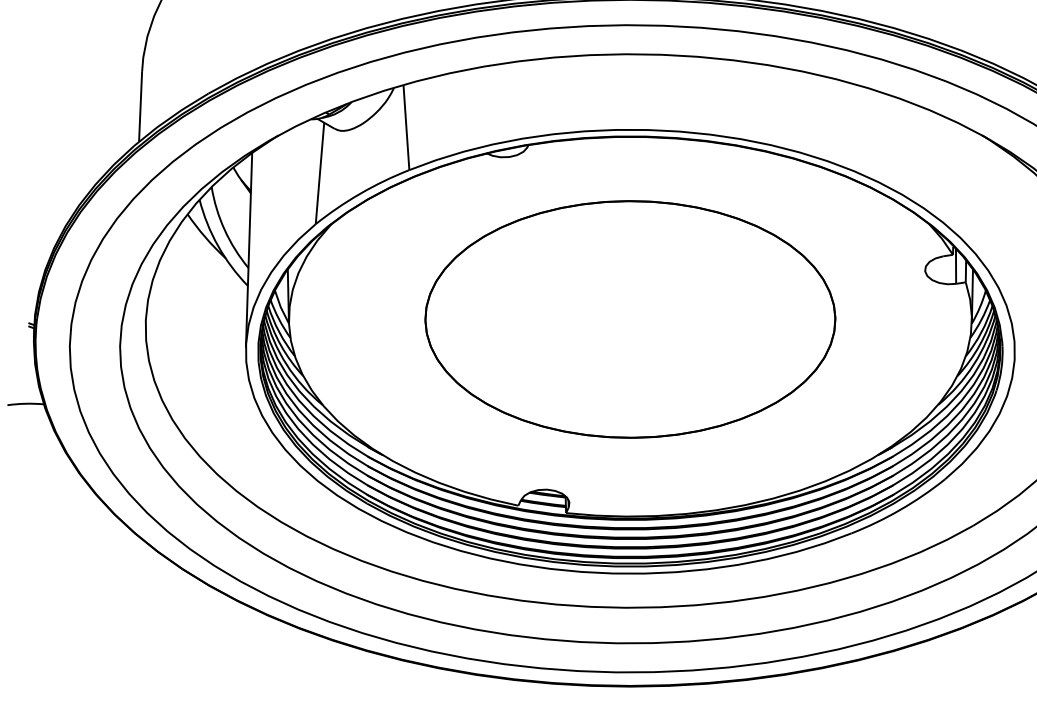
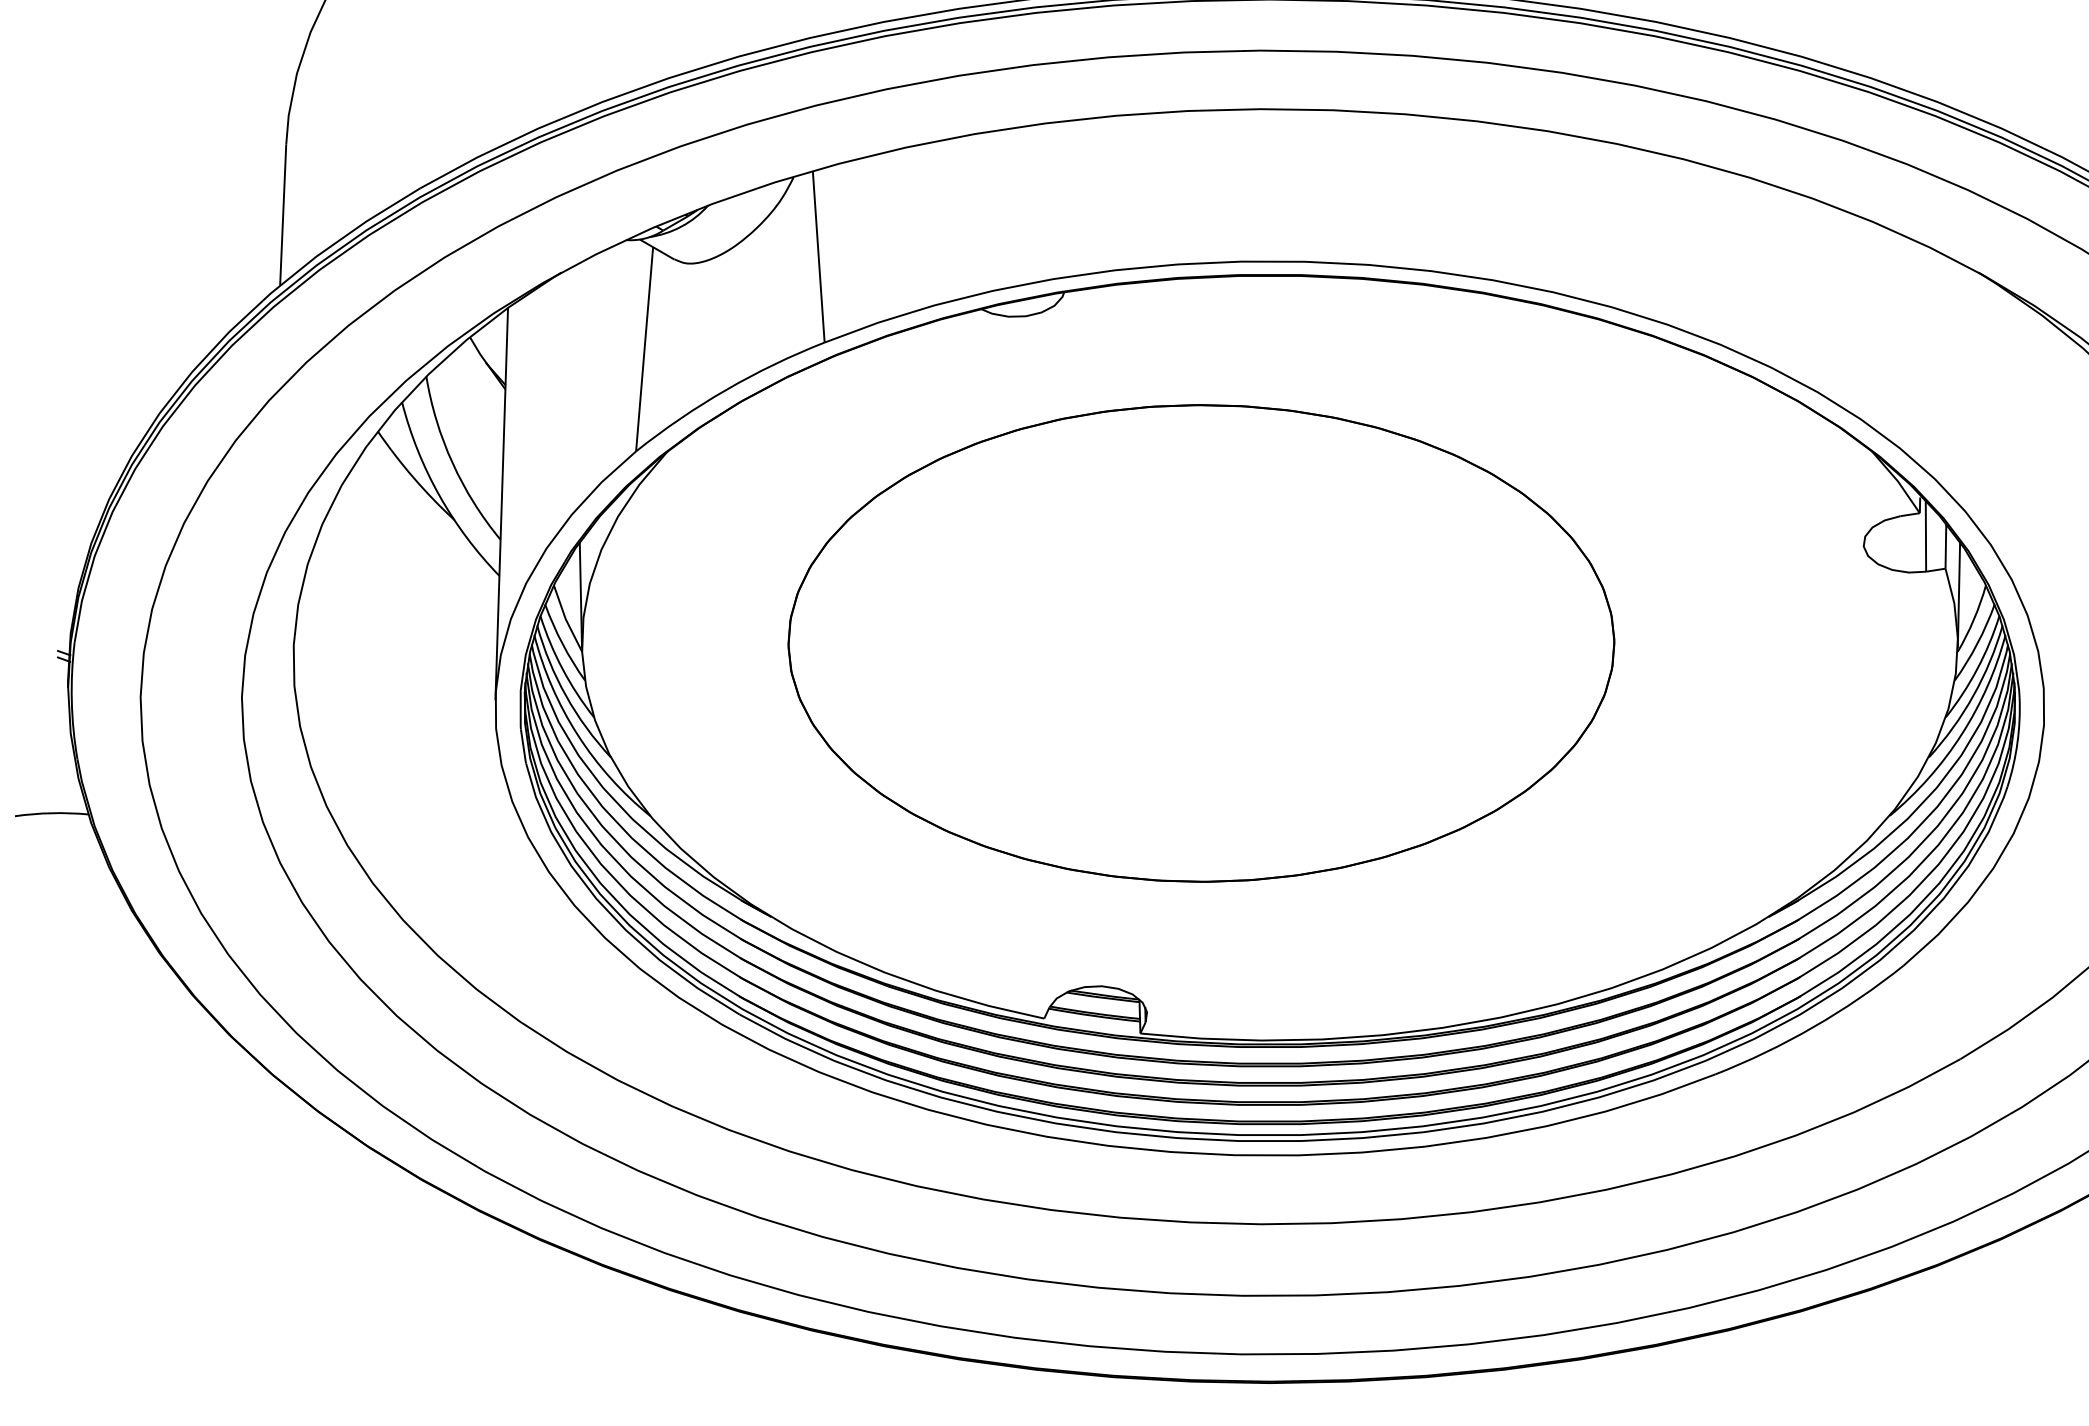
part: (630, 319) -> (1201, 643), moved

